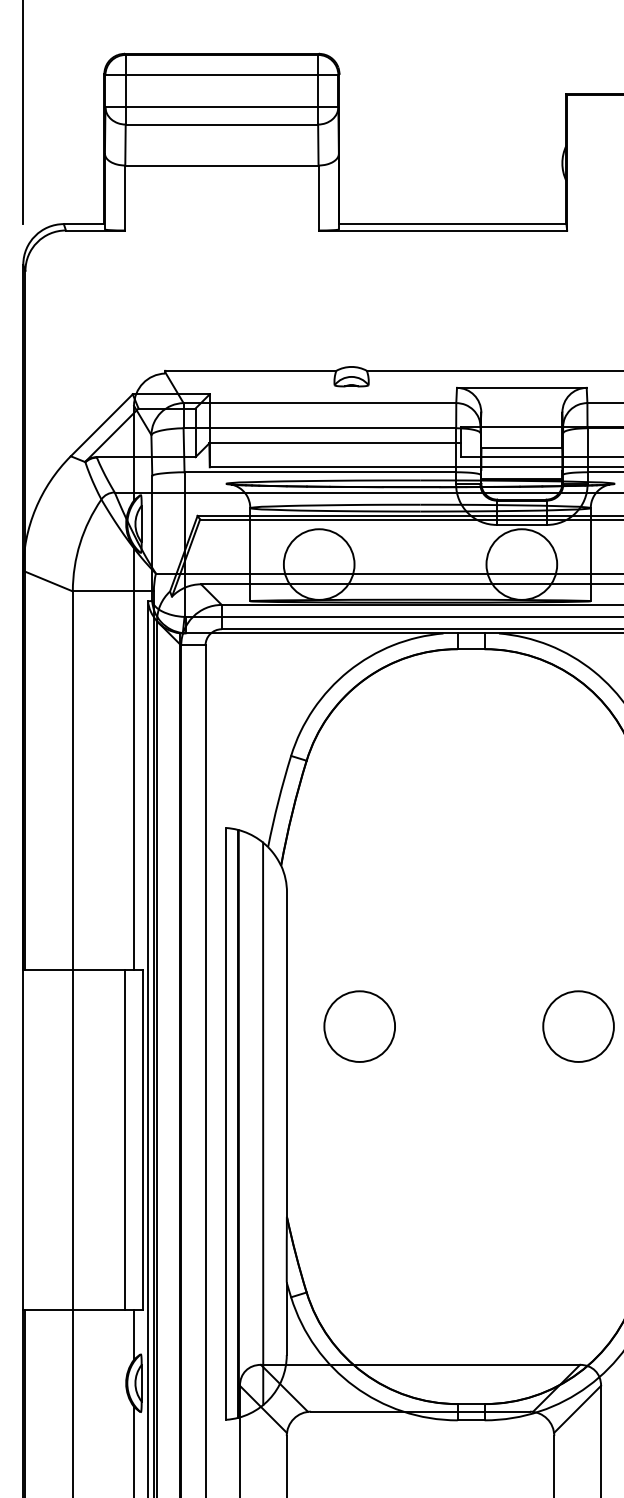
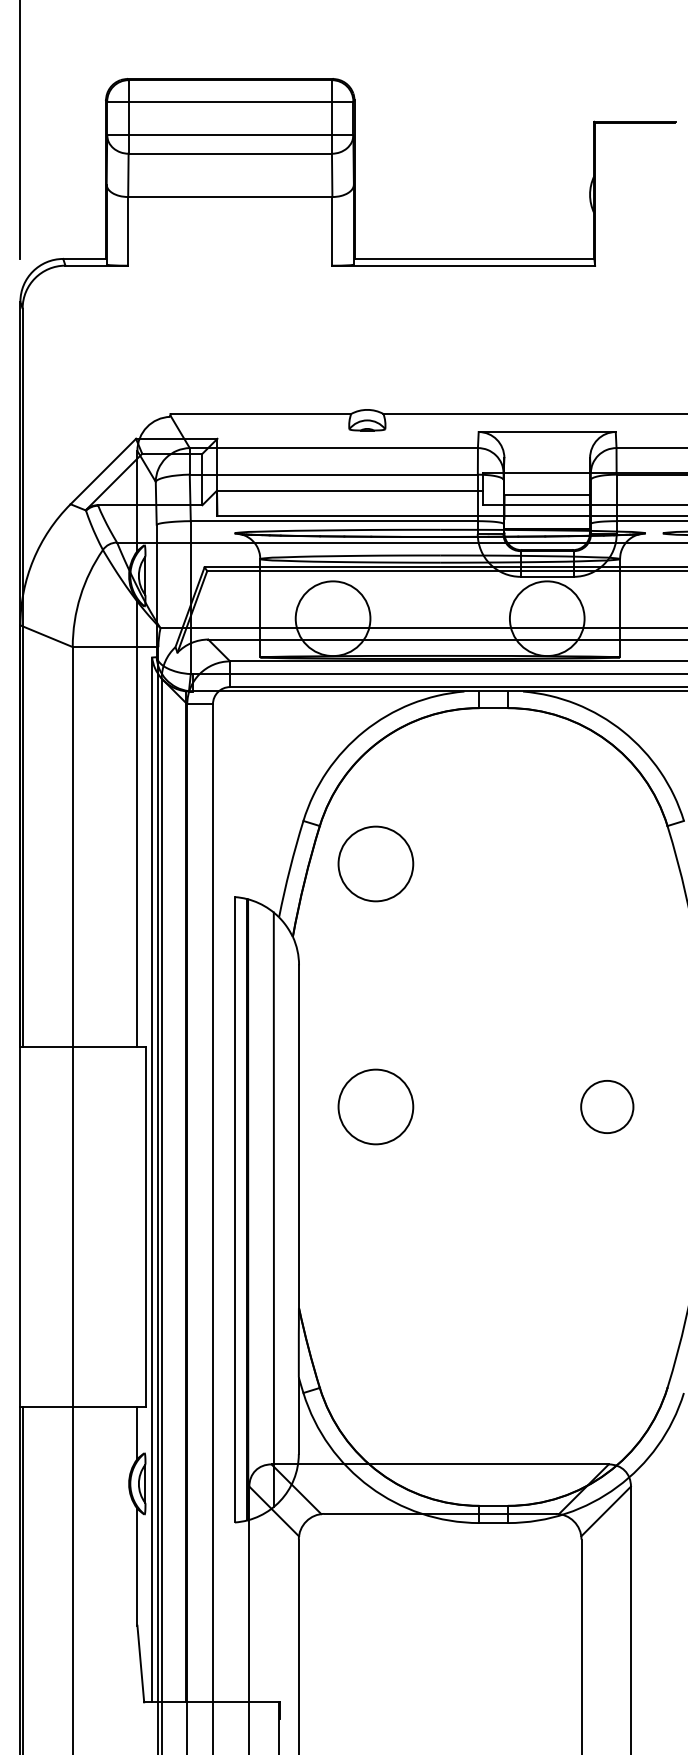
circle: (359, 796) -> (375, 863), added
circle: (578, 1026) -> (607, 1106), size x0.7
line: (124, 1139) -> (127, 1226), removed

